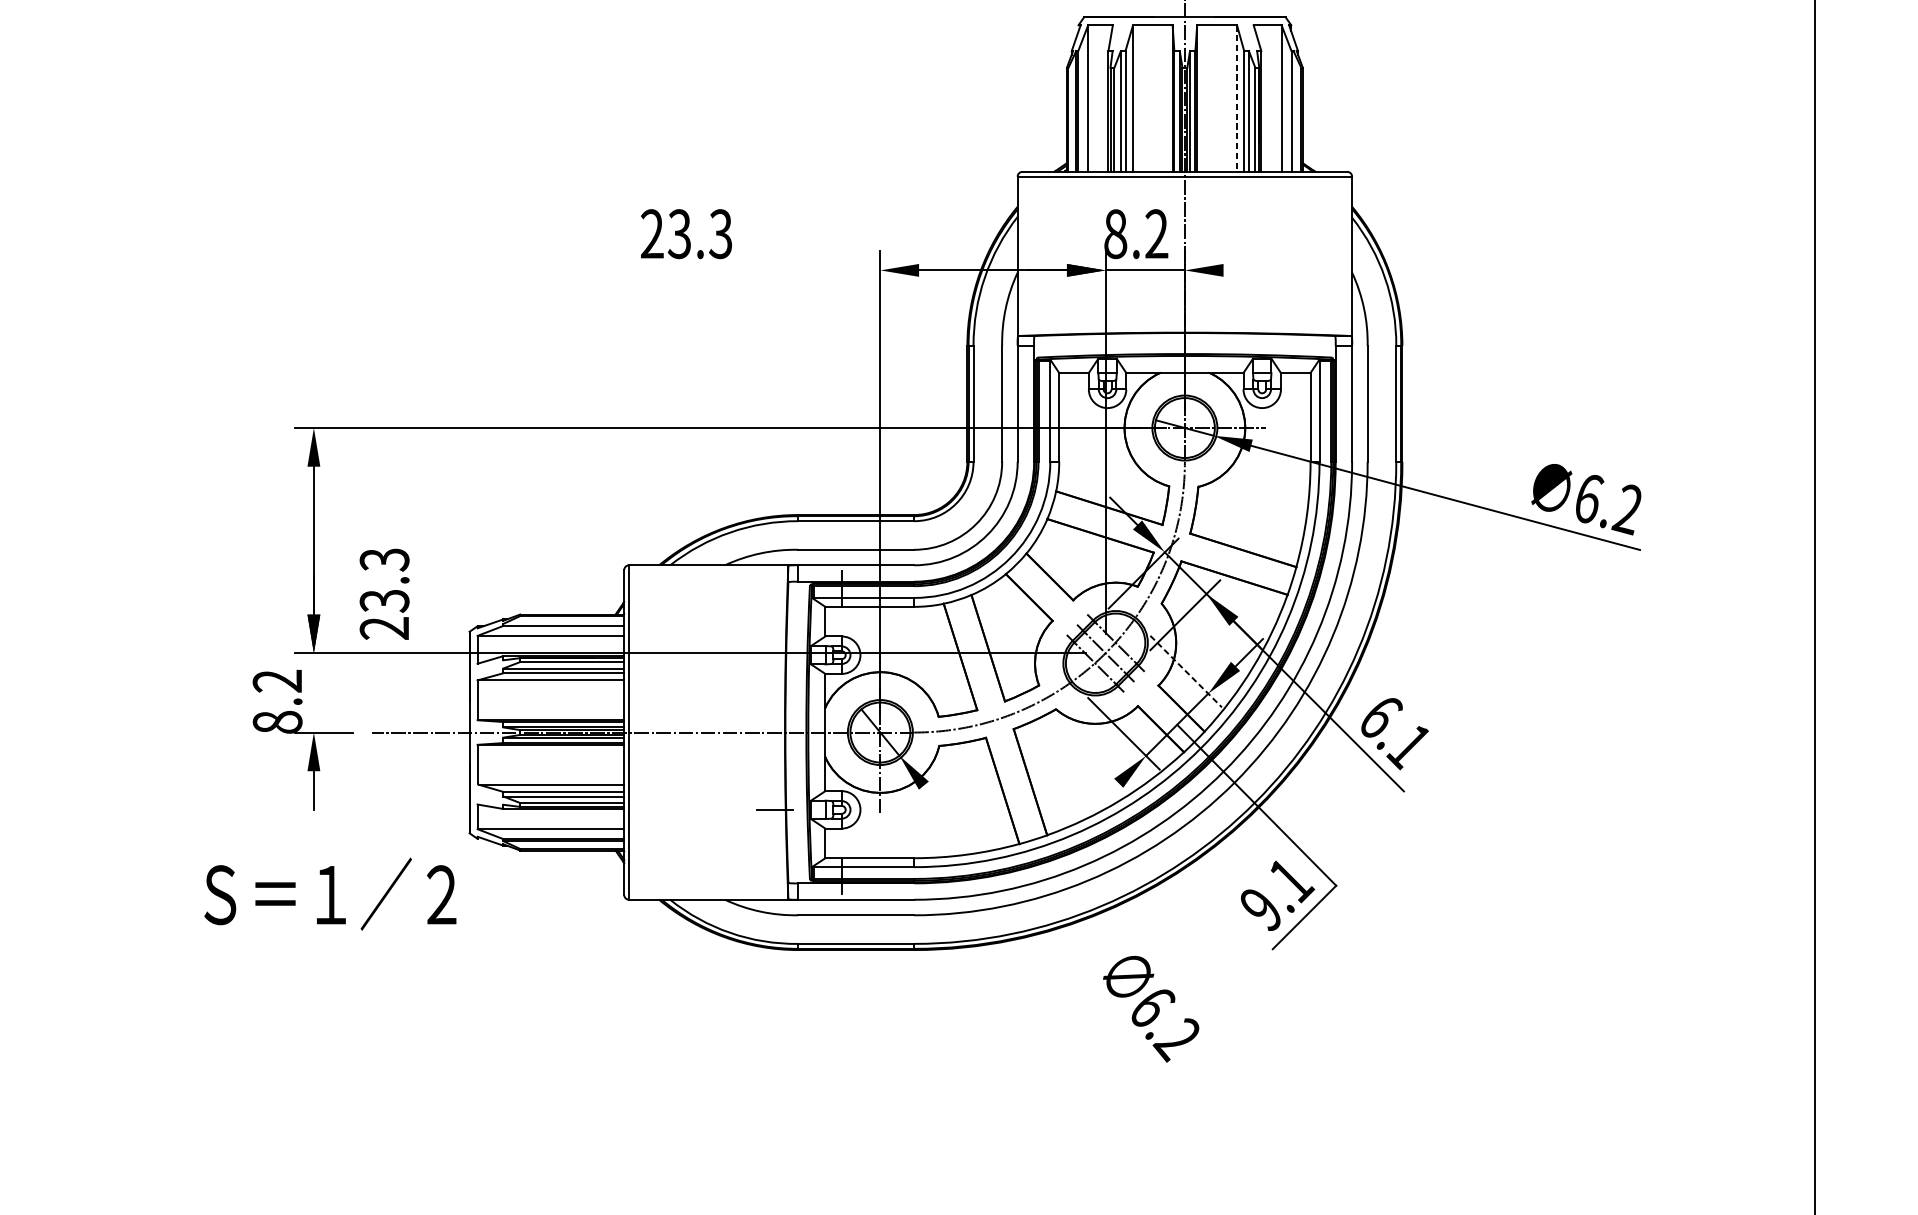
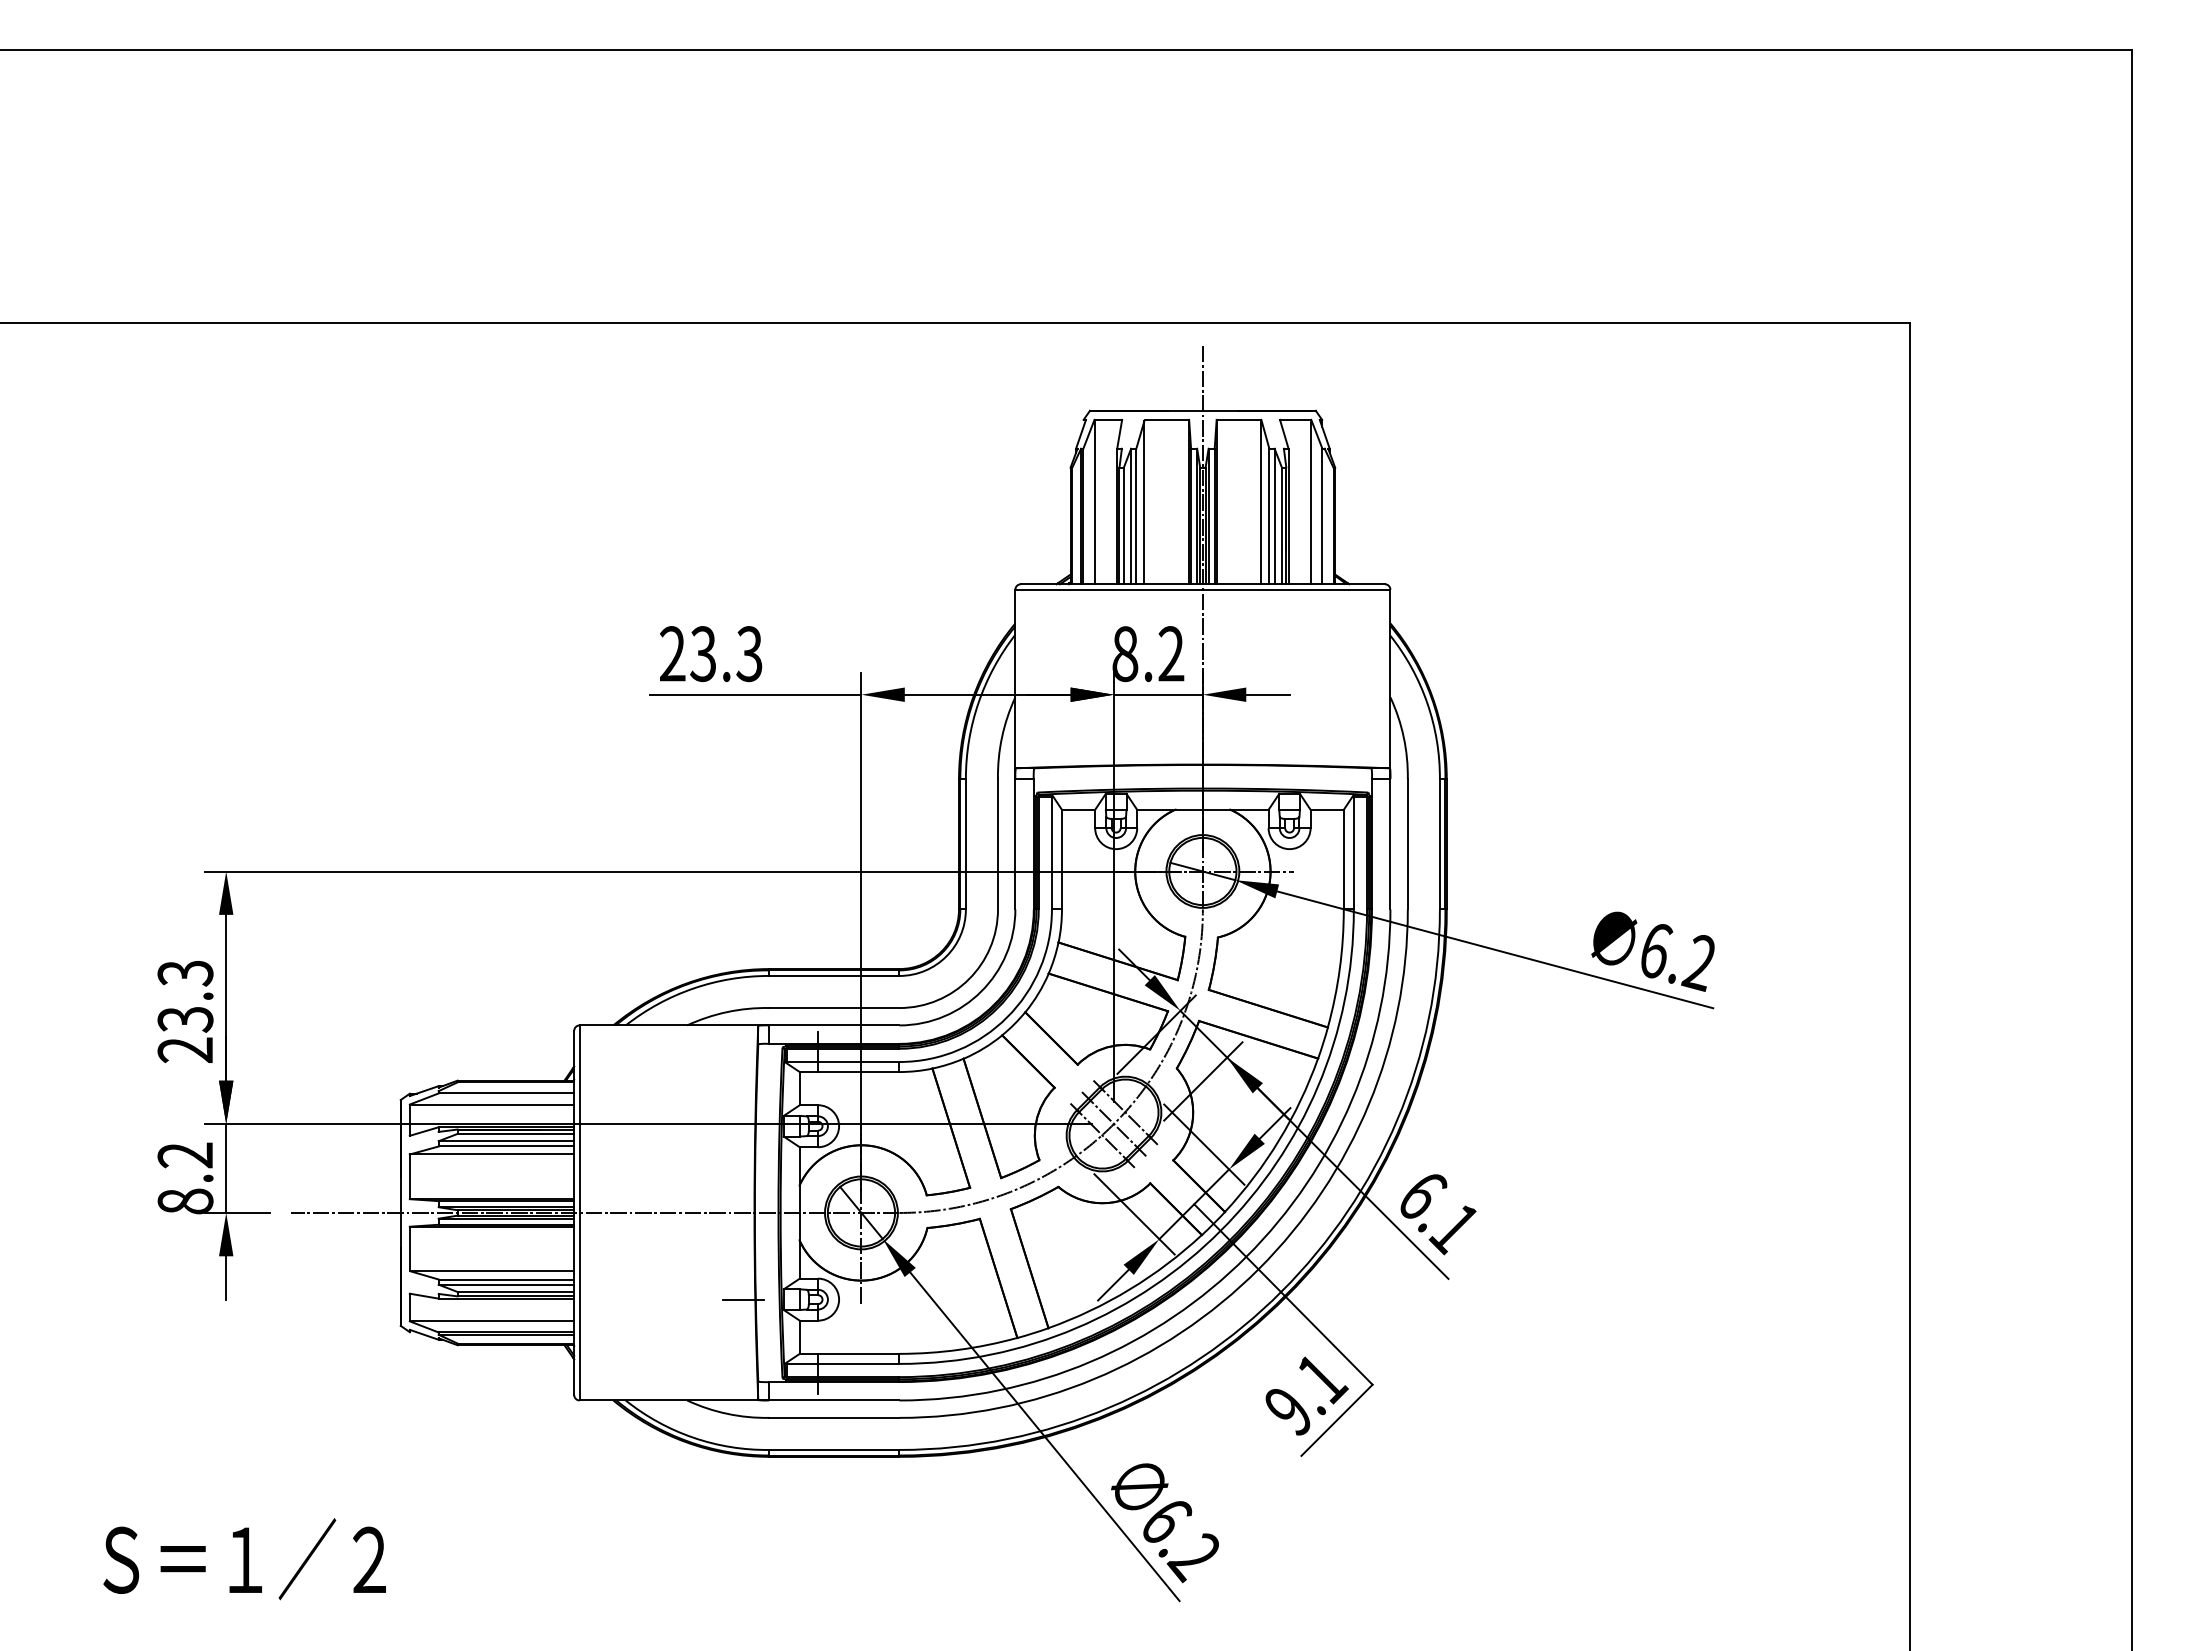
line: (1237, 98) -> (1261, 502), dashed -> solid
text: (686, 234) -> (711, 654), moved
line: (785, 270) -> (755, 694), added
line: (1242, 270) -> (1267, 694), added
text: (384, 594) -> (185, 1012), moved
line: (1186, 671) -> (1204, 1144), dashed -> solid
line: (314, 692) -> (226, 1168), added
line: (1105, 796) -> (1113, 1284), added
text: (330, 894) -> (244, 1559), moved
line: (1043, 931) -> (1044, 1436), added

